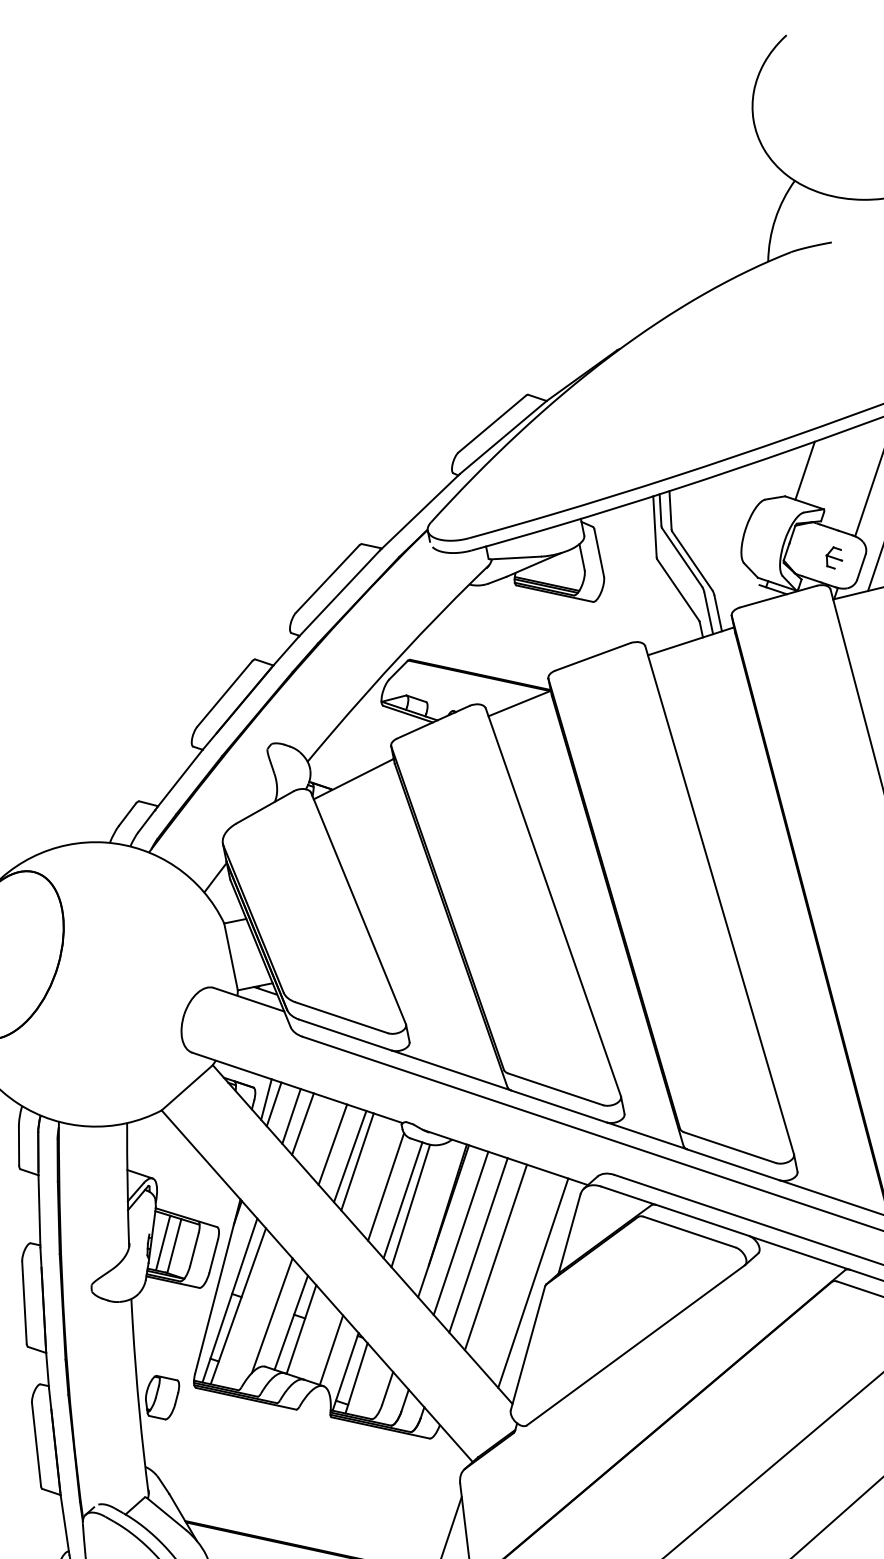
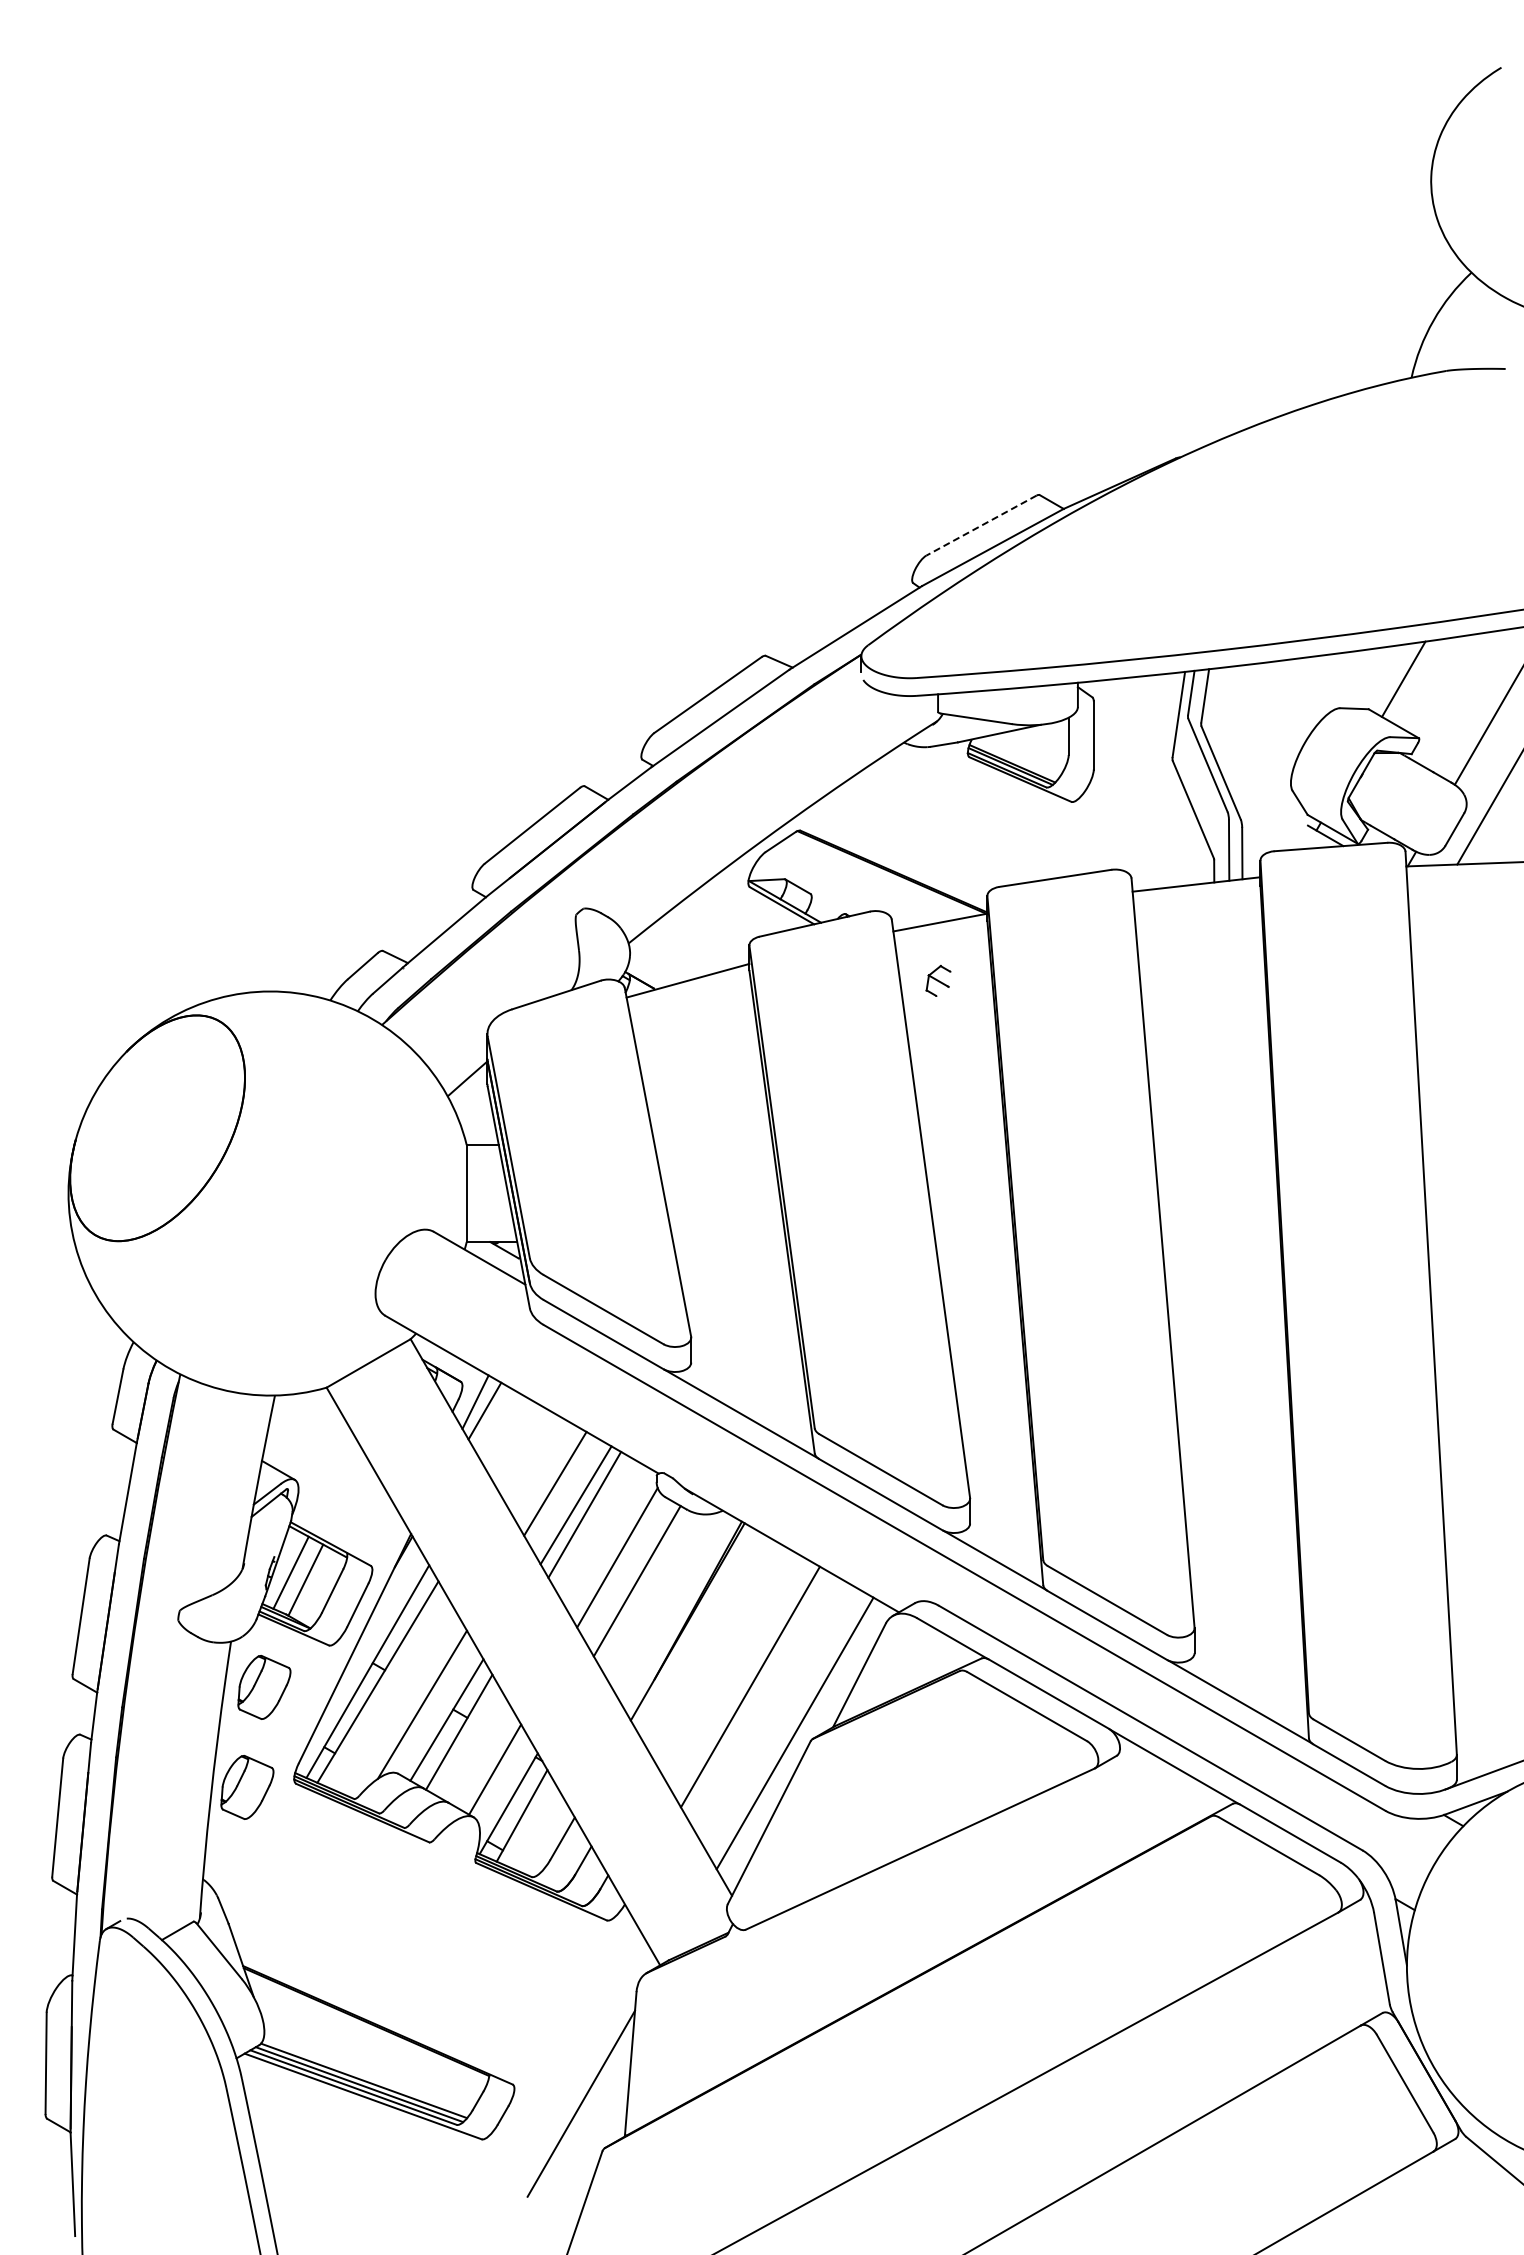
line: (492, 423) -> (981, 525), solid -> dashed
part: (834, 557) -> (938, 980), moved
line: (291, 1116) -> (505, 1432), removed
line: (302, 1123) -> (519, 1446), removed
line: (410, 1206) -> (646, 1591), removed
line: (460, 1233) -> (708, 1643), removed
line: (478, 1245) -> (729, 1665), removed
part: (160, 1325) -> (264, 1687), added

